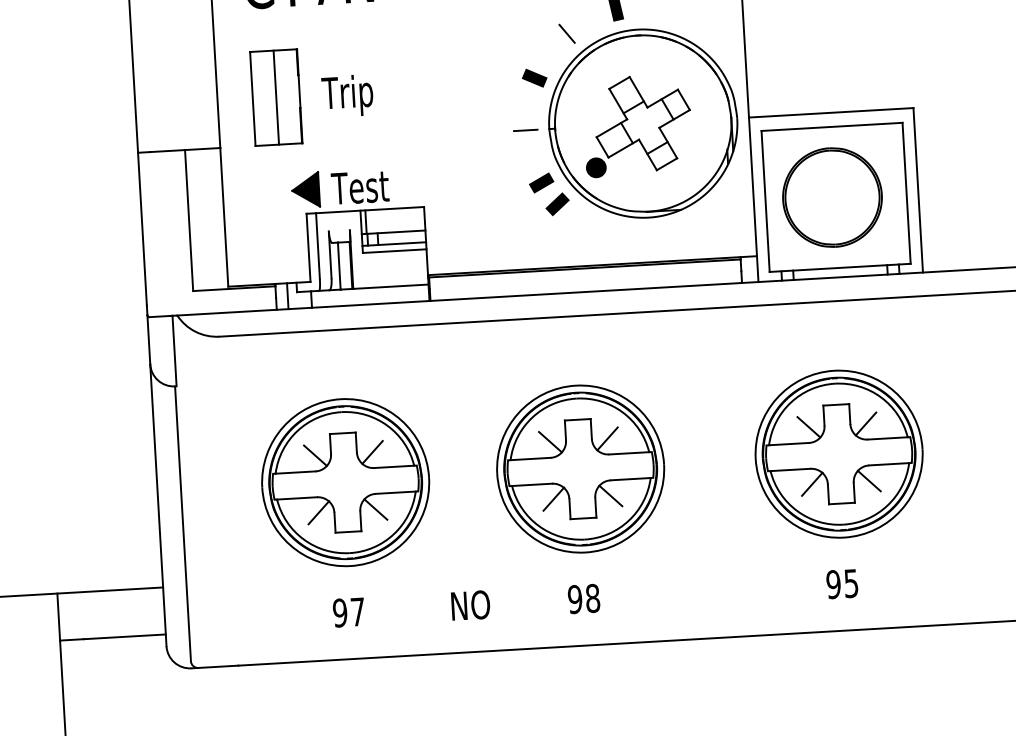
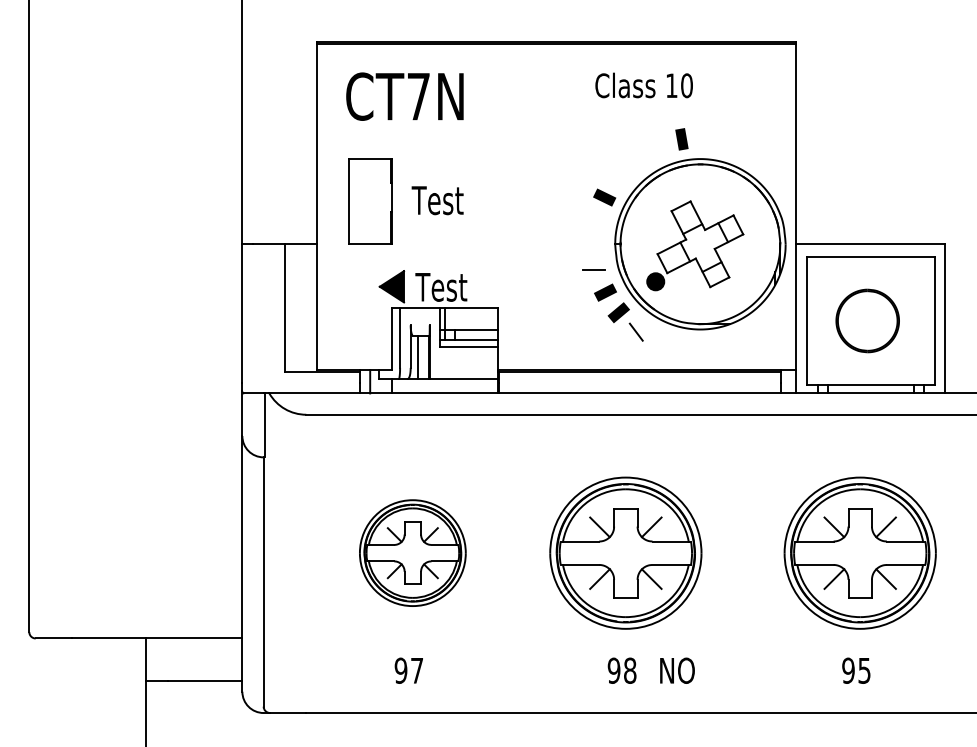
line: (566, 33) -> (635, 331), moved
text: (359, 94) -> (445, 203), Trip -> Test
line: (276, 97) -> (370, 201), removed
line: (525, 129) -> (593, 269), moved
part: (832, 197) -> (867, 320), size x0.7
part: (345, 481) -> (412, 552), size x0.7
text: (470, 605) -> (677, 670), moved

